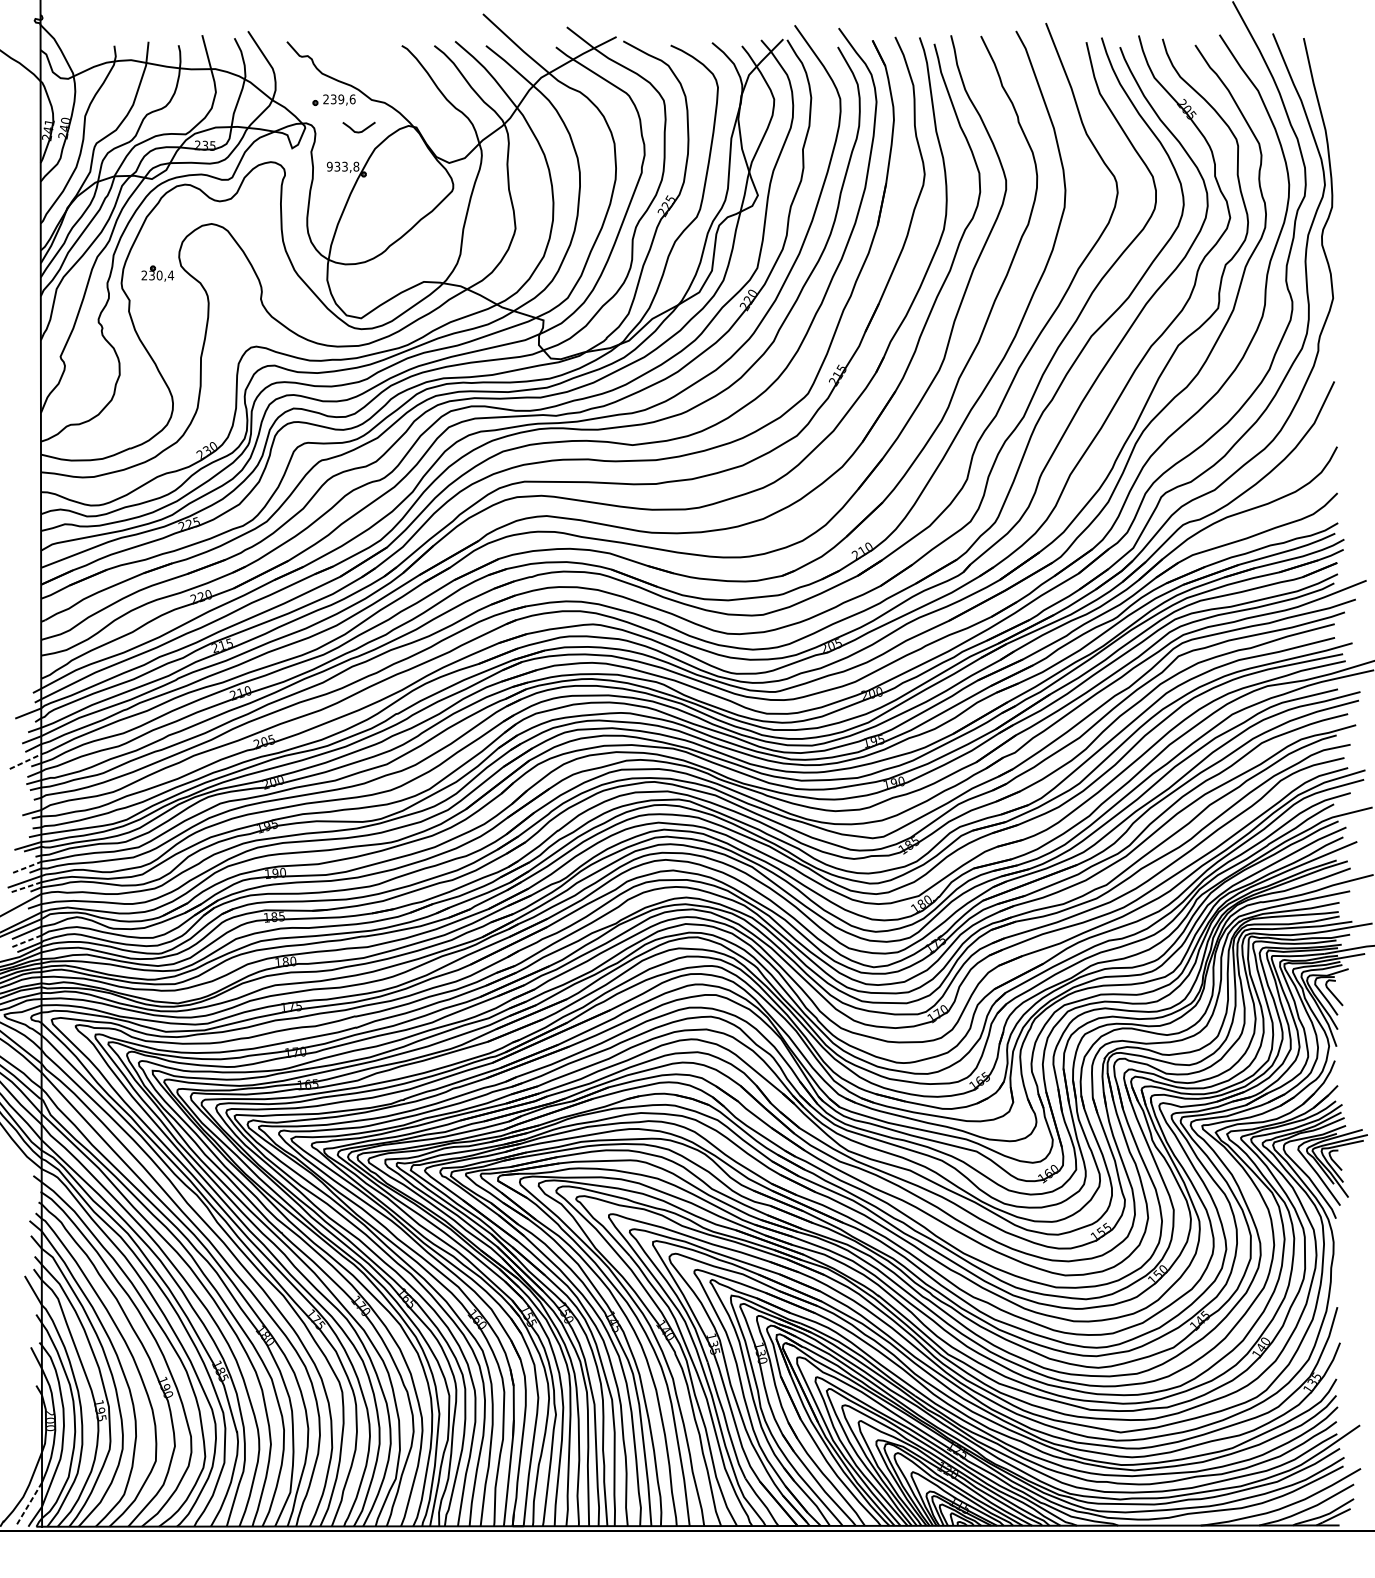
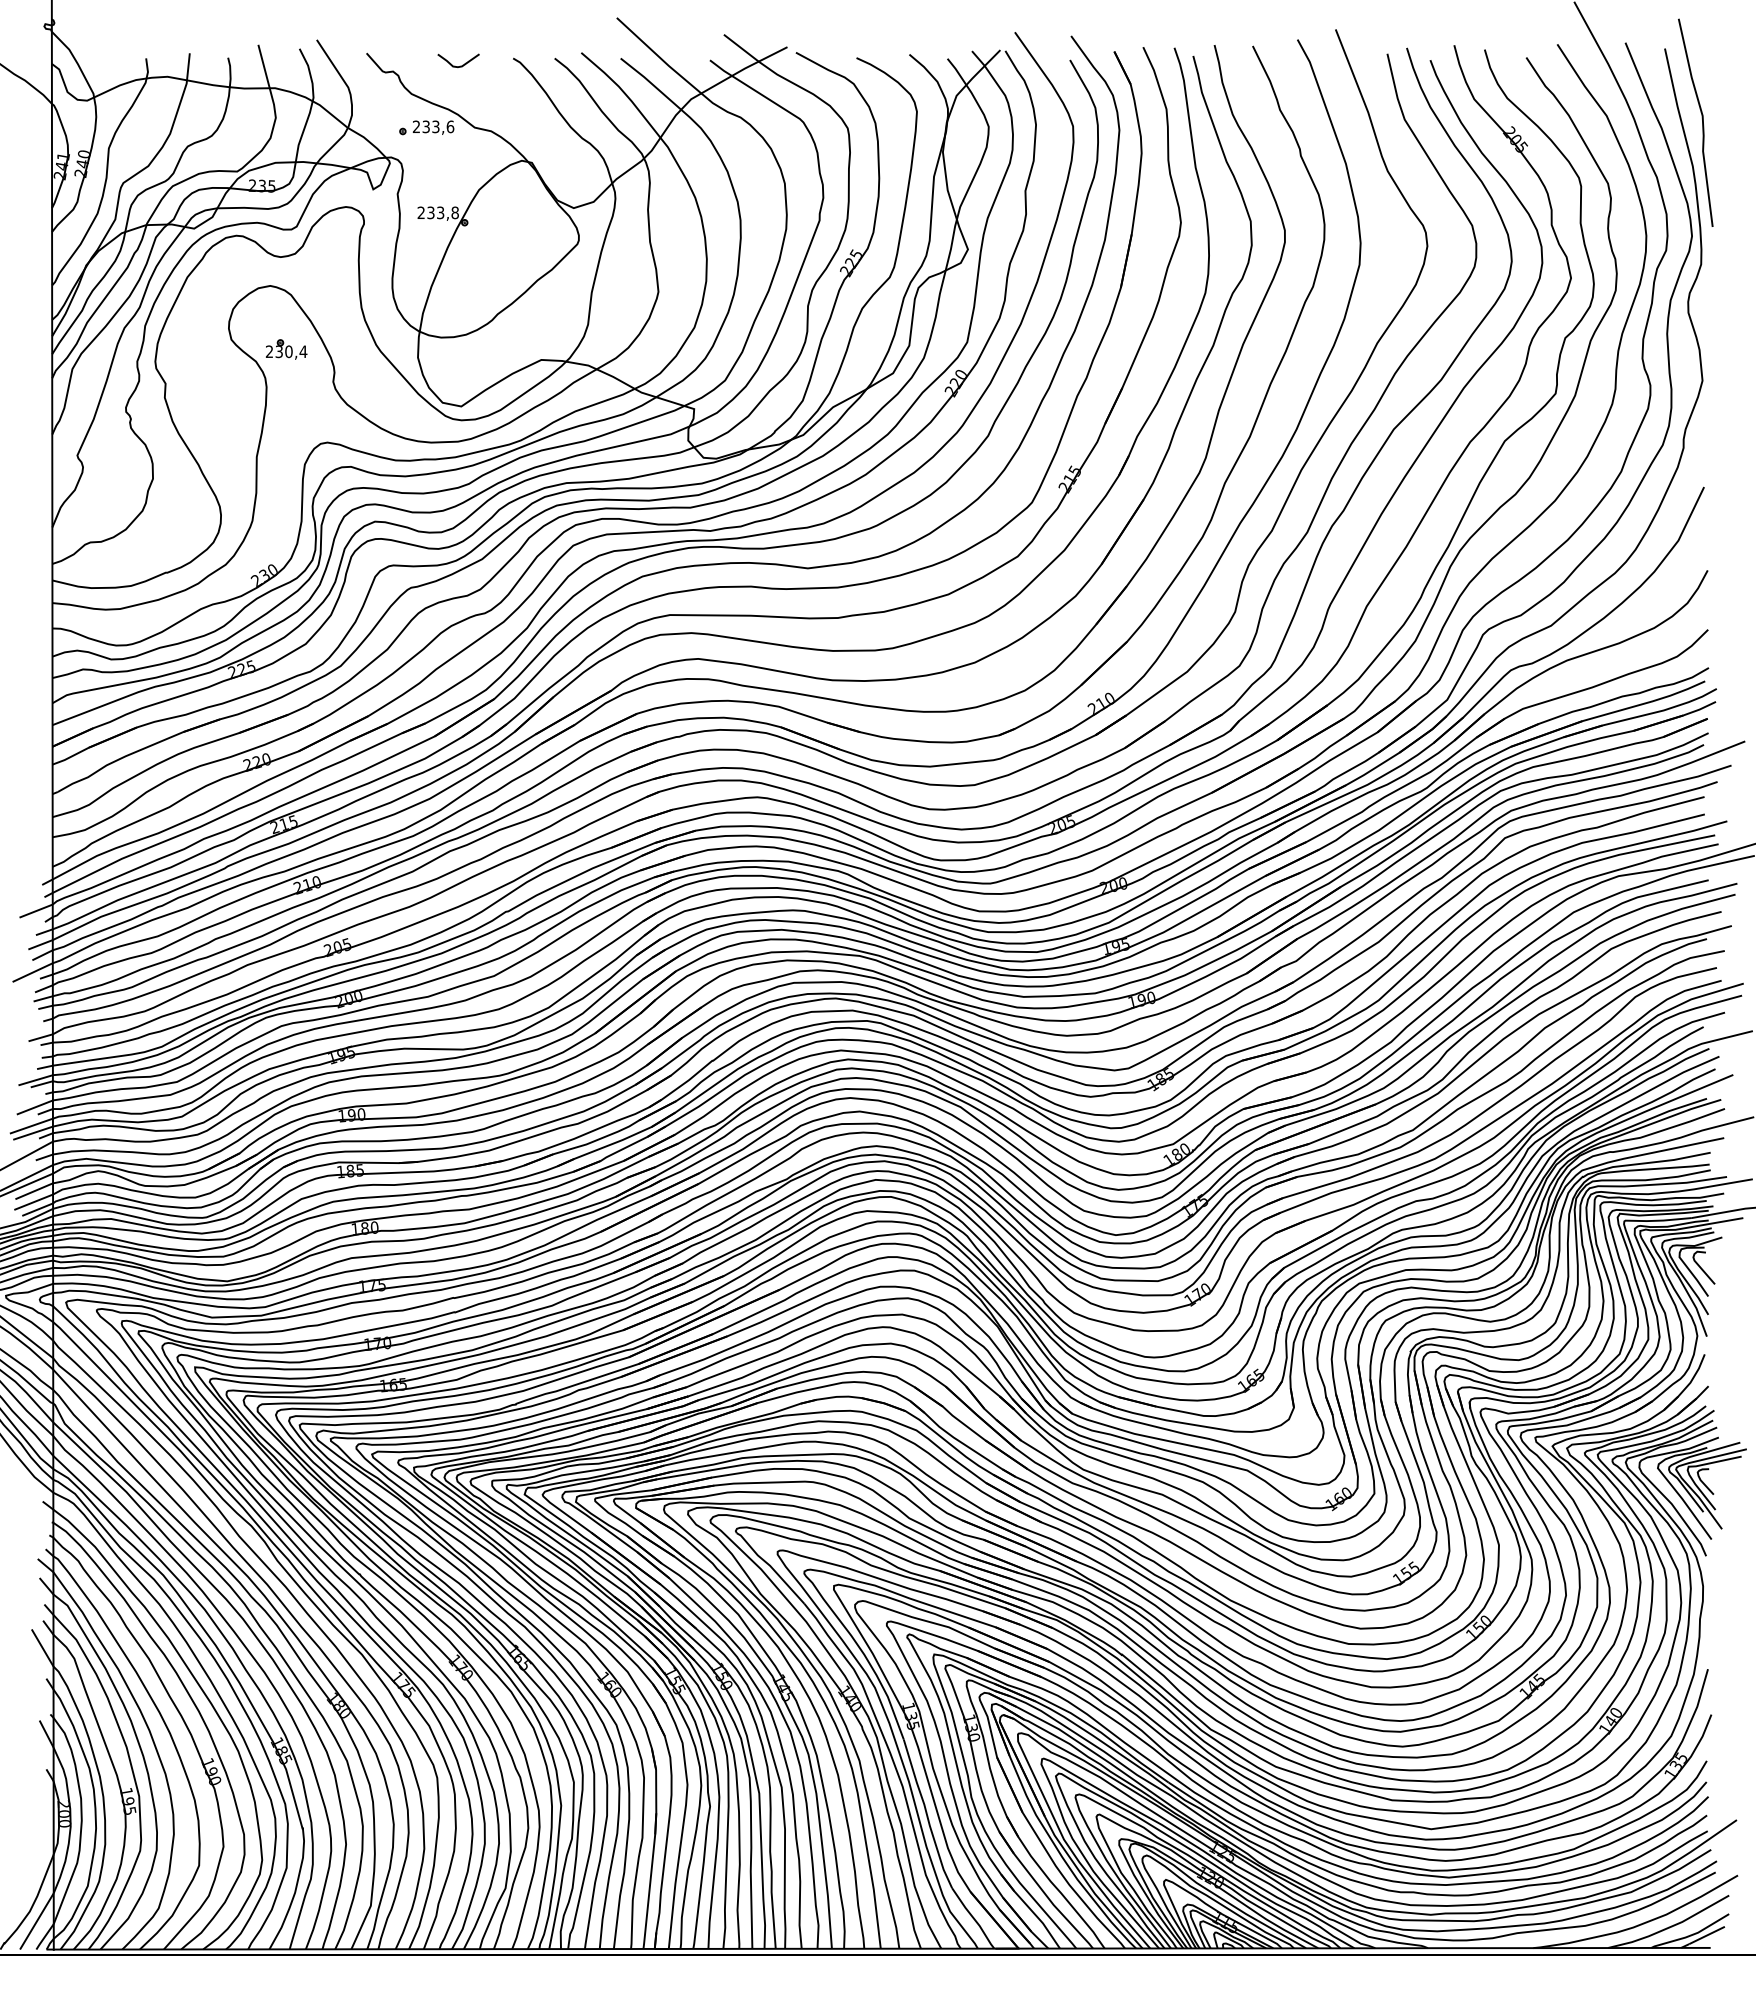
curve: (1333, 95) -> (1702, 122), added
text: (340, 99) -> (435, 126), 239,6 -> 233,6
curve: (360, 131) -> (460, 65), moved
text: (329, 166) -> (420, 212), 933,8 -> 233,8
part: (157, 273) -> (286, 349), moved
line: (26, 761) -> (33, 972), dashed -> solid
line: (27, 867) -> (35, 1107), dashed -> solid
line: (26, 887) -> (33, 1133), dashed -> solid
line: (26, 941) -> (33, 1202), dashed -> solid
line: (28, 1504) -> (36, 1921), dashed -> solid

